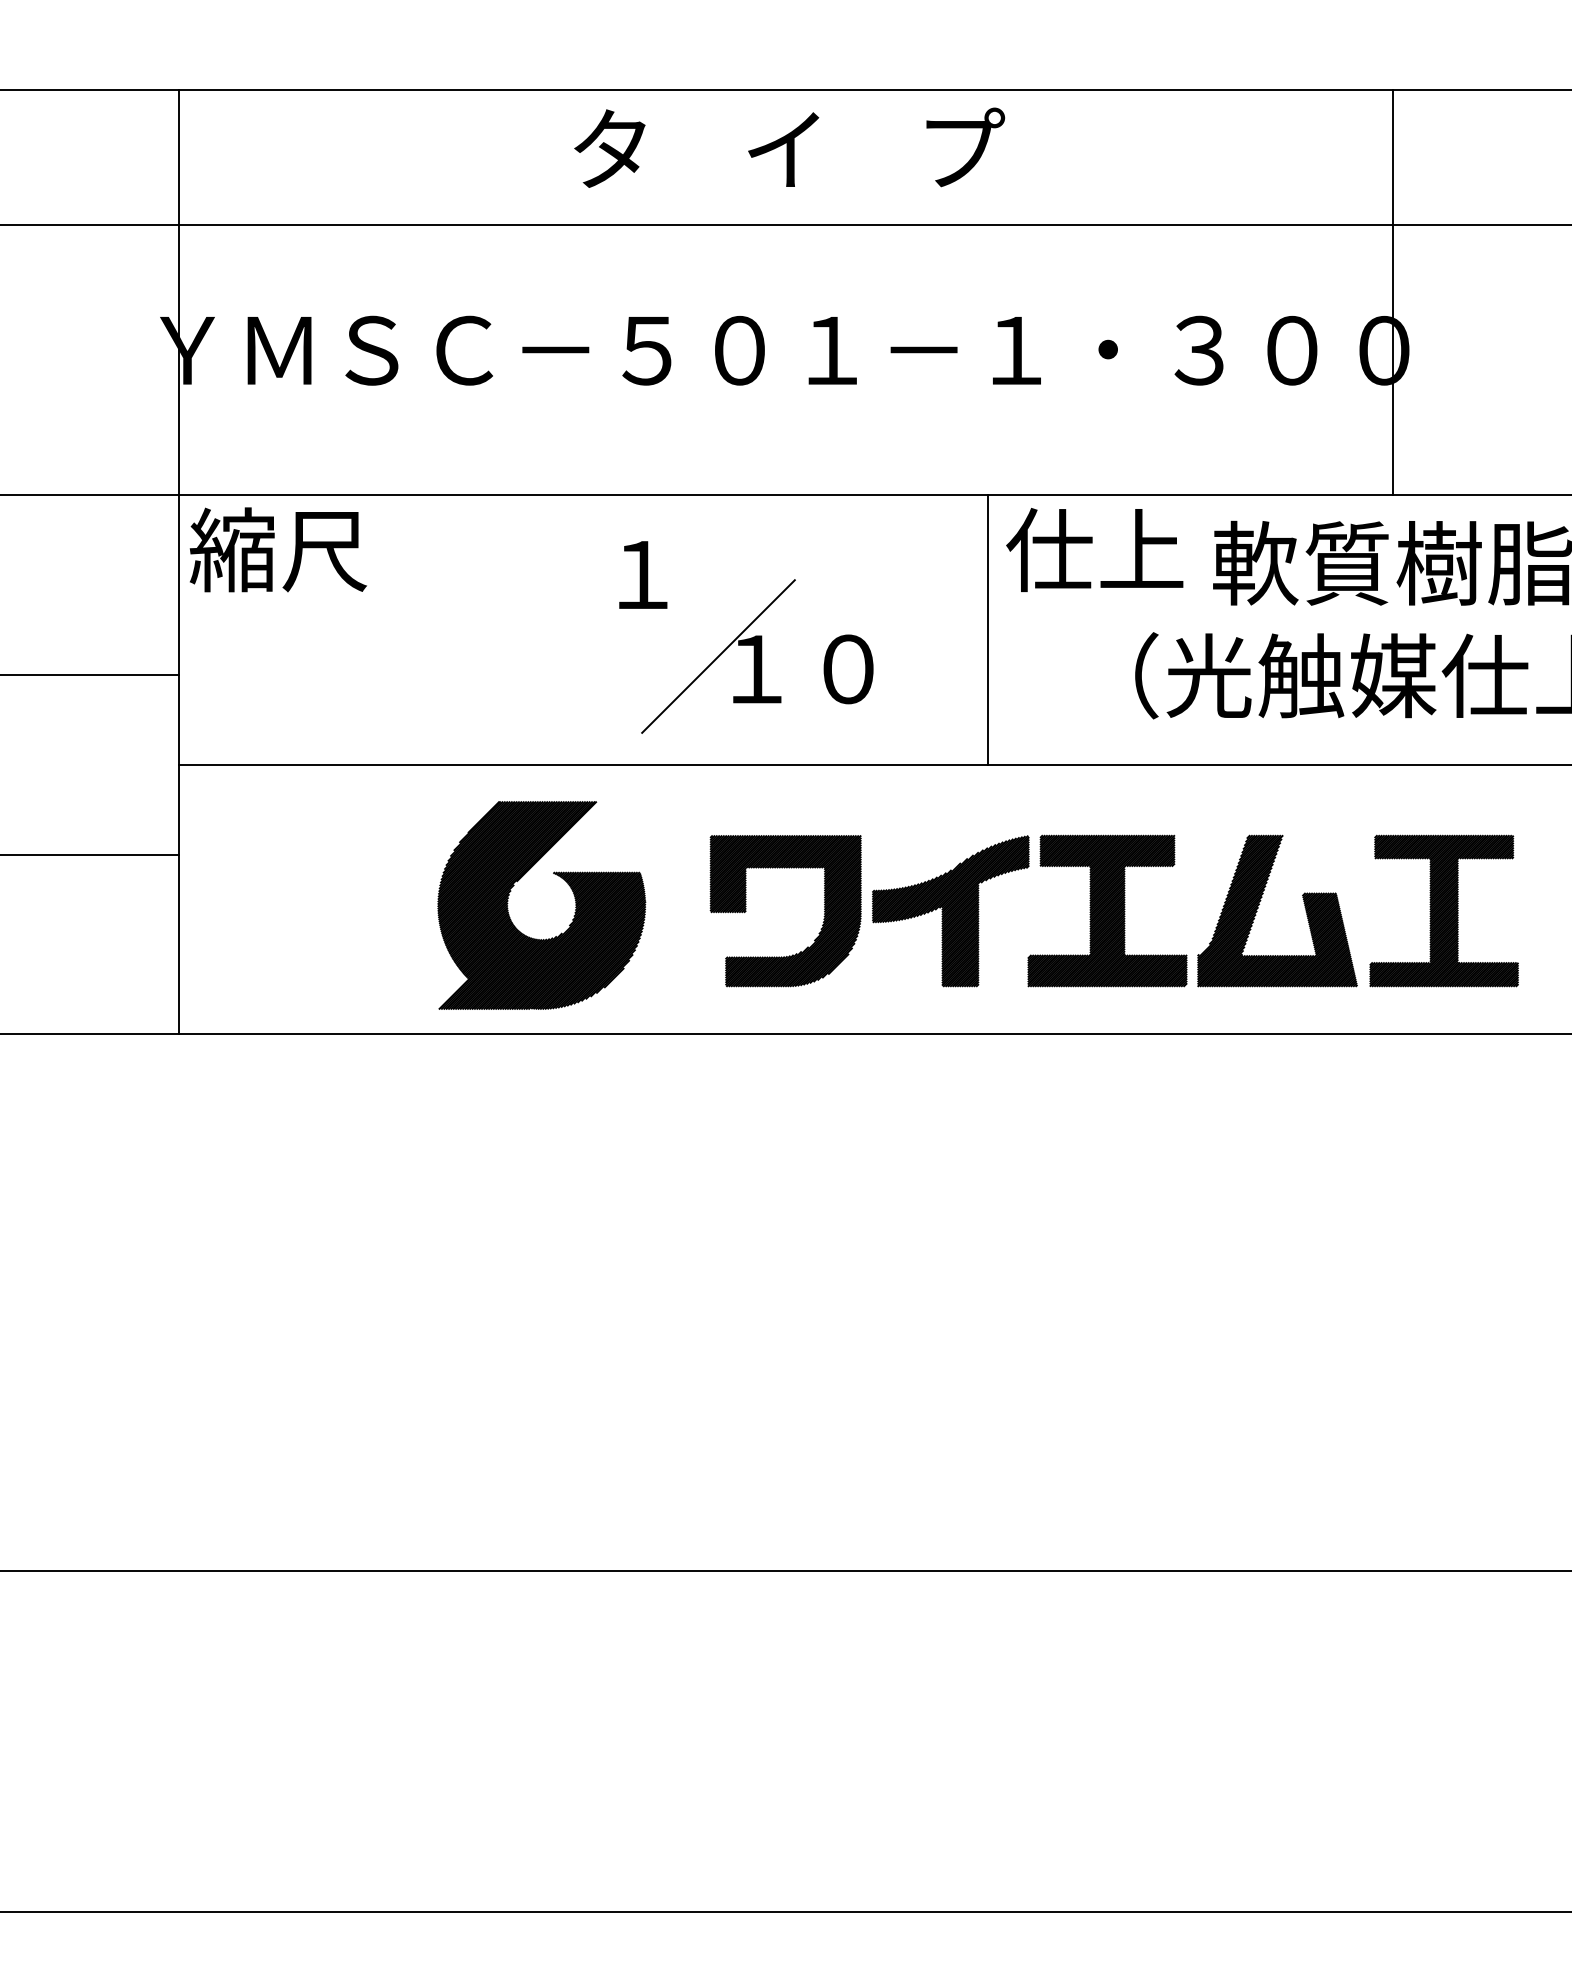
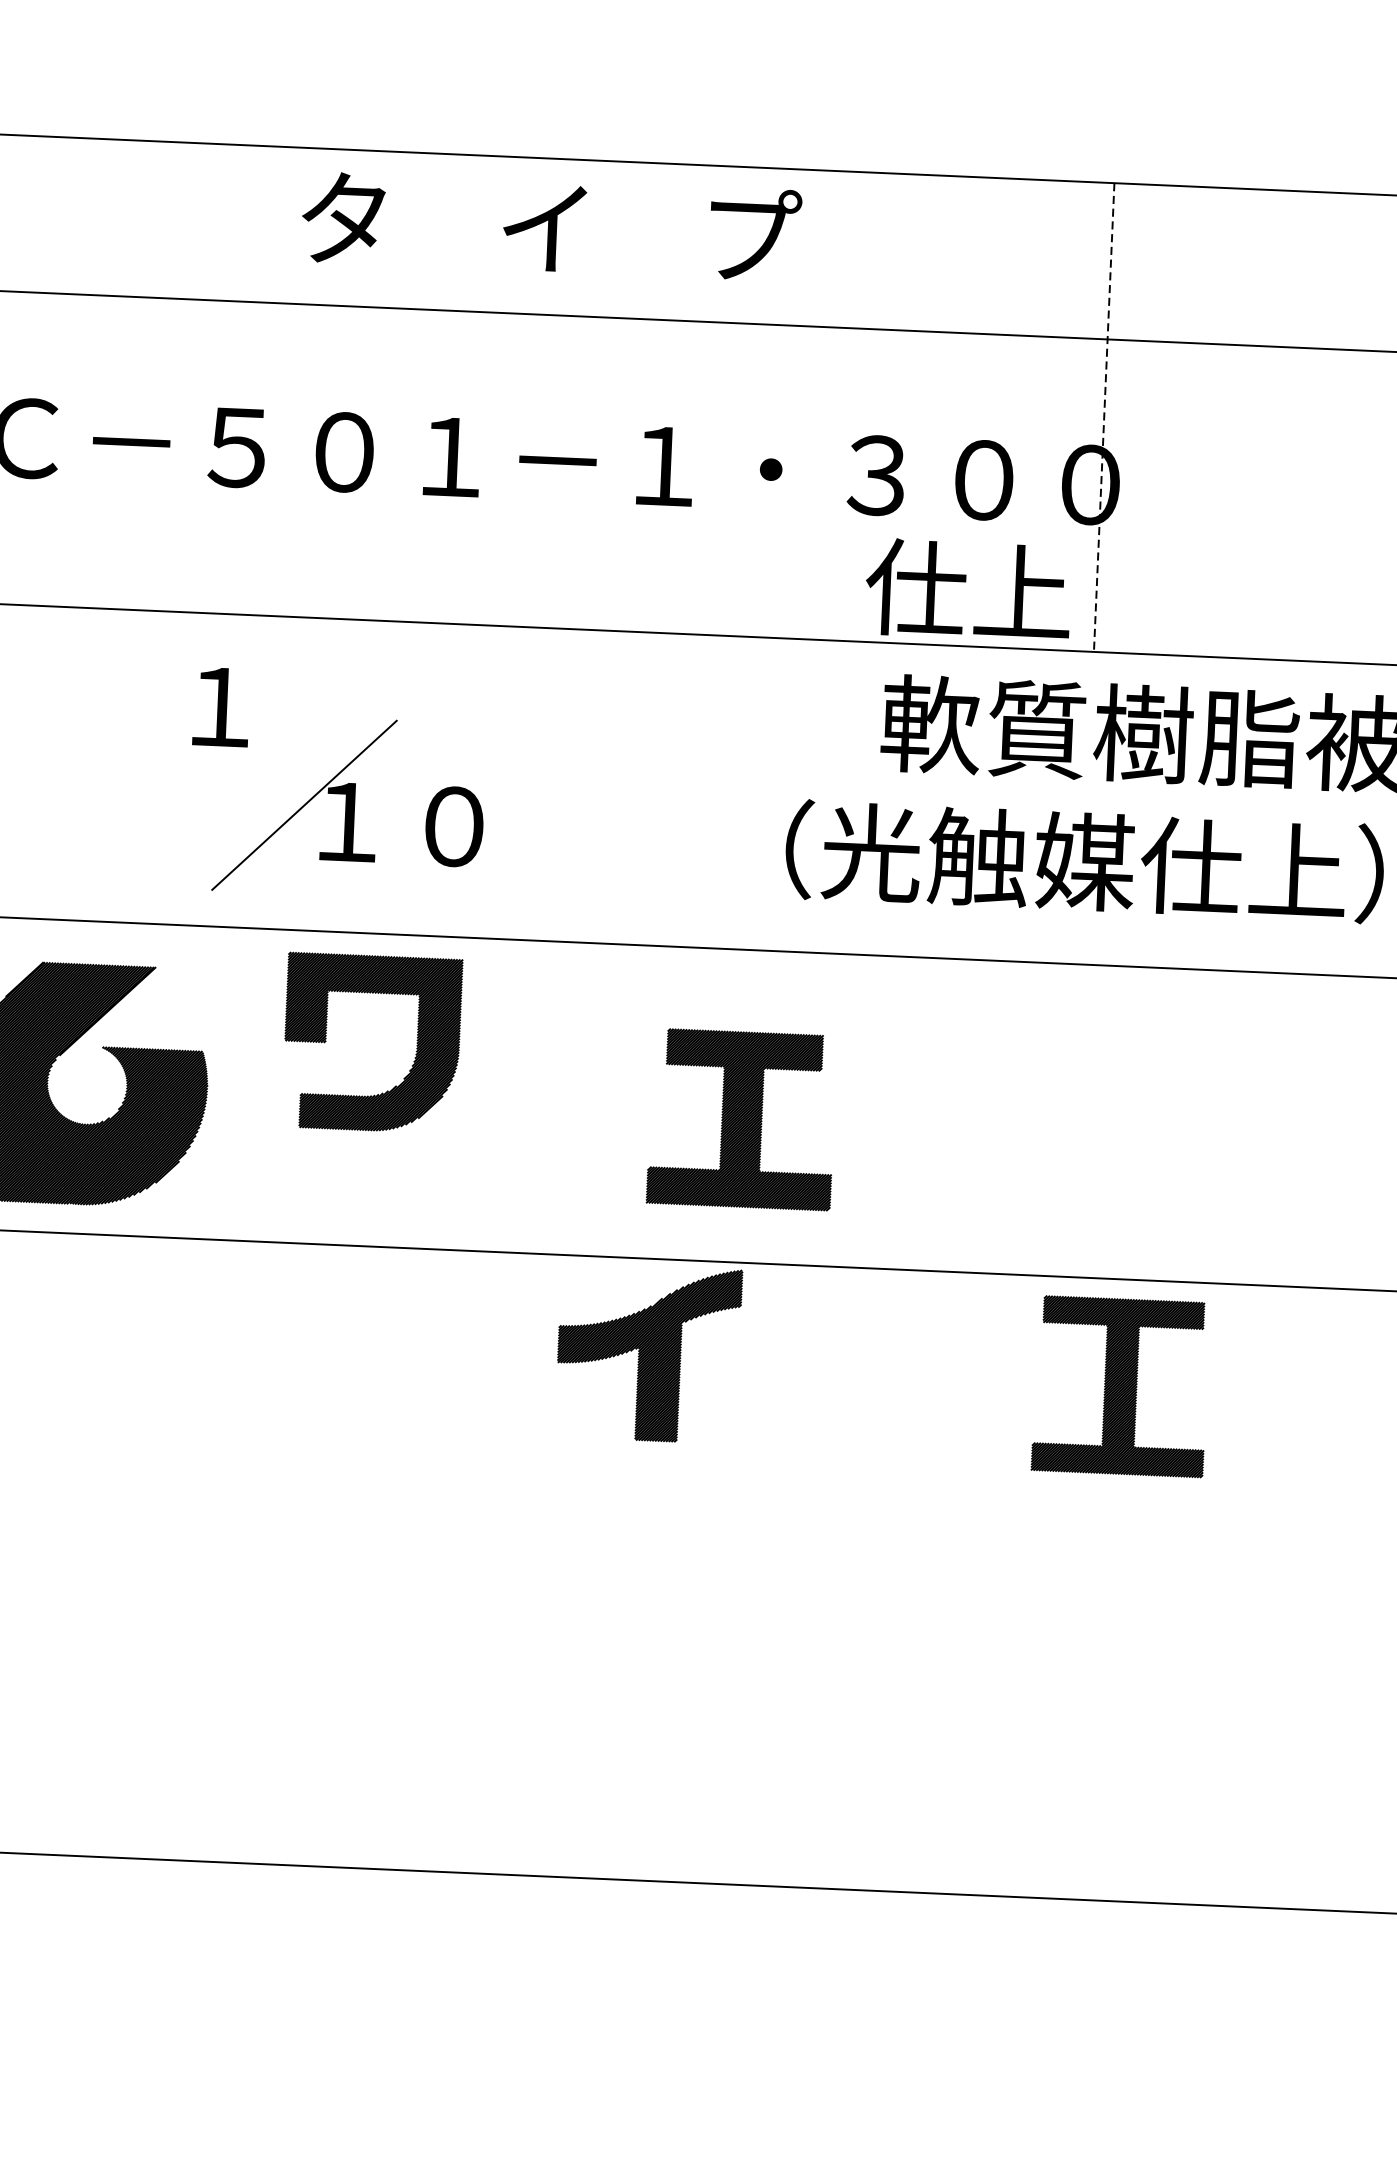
text: (789, 147) -> (551, 225), moved
line: (1393, 292) -> (1104, 418), solid -> dashed
text: (1094, 549) -> (968, 589), moved
line: (988, 629) -> (618, 787), removed
part: (1259, 905) -> (918, 1120), removed
part: (1443, 910) -> (1119, 1385), moved
part: (950, 911) -> (648, 1353), moved
part: (823, 916) -> (415, 1051), moved

